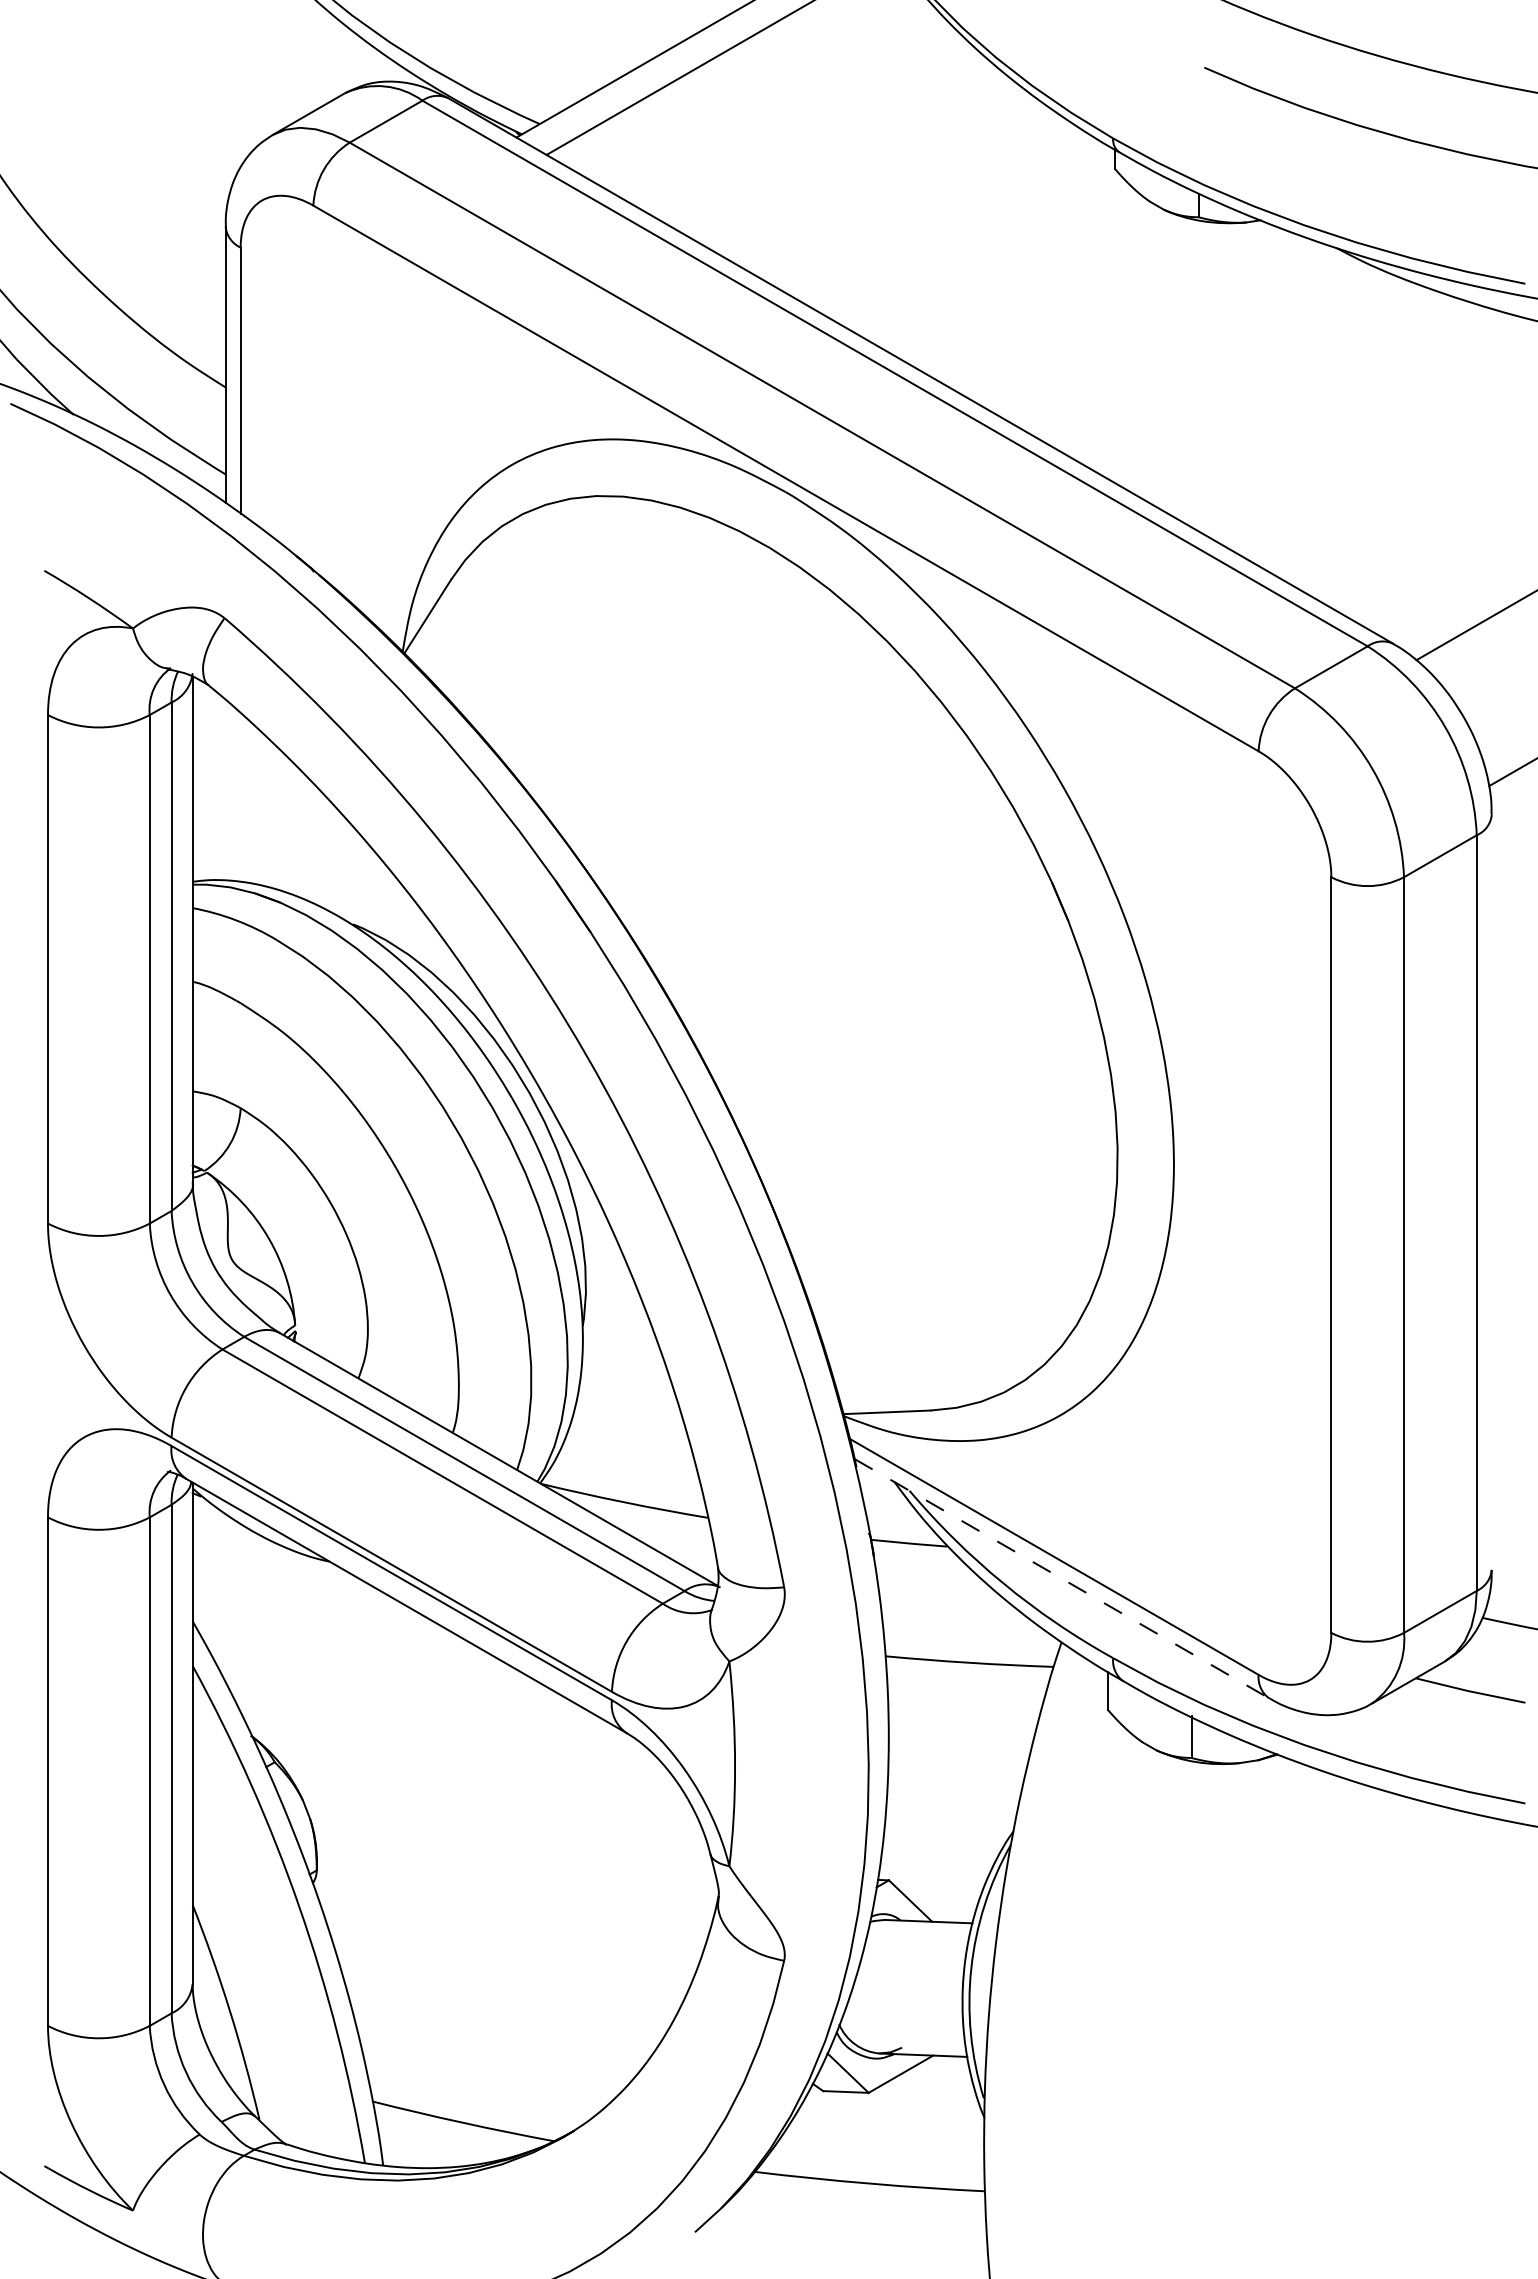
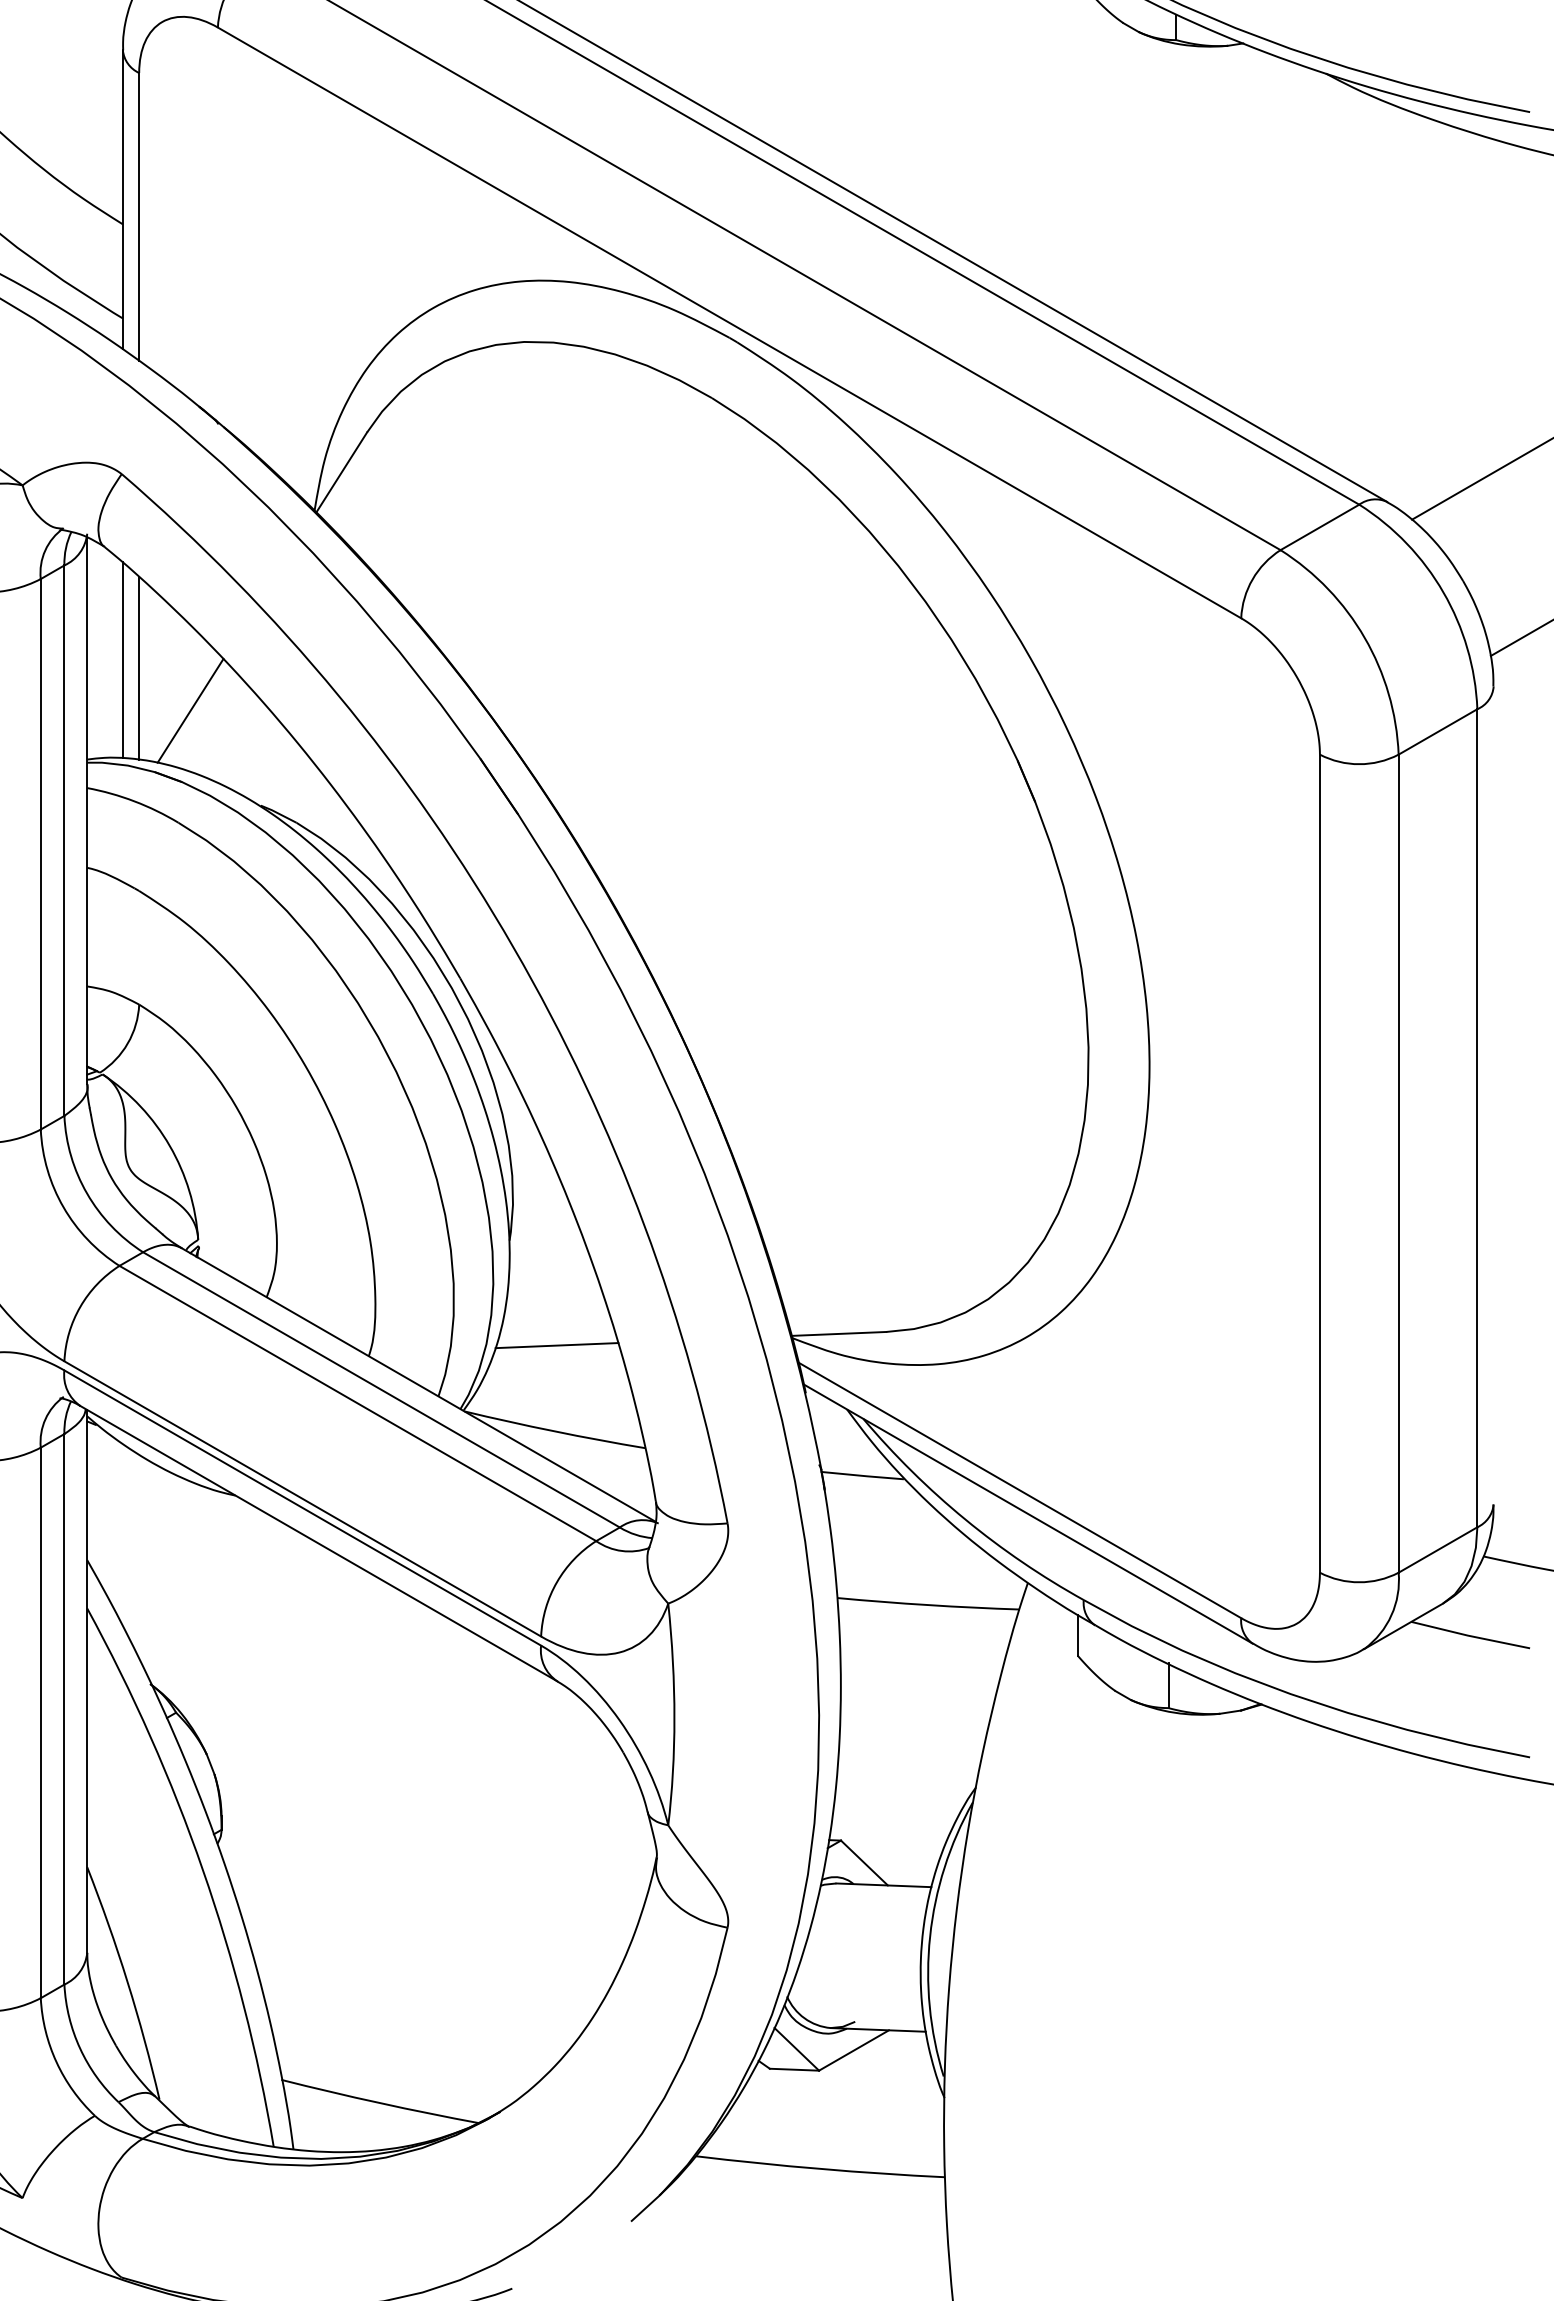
line: (225, 789) -> (122, 659), added
line: (240, 797) -> (139, 668), added
line: (287, 836) -> (189, 710), added
line: (626, 1422) -> (556, 1344), added
line: (1062, 1579) -> (1028, 1514), dashed -> solid

